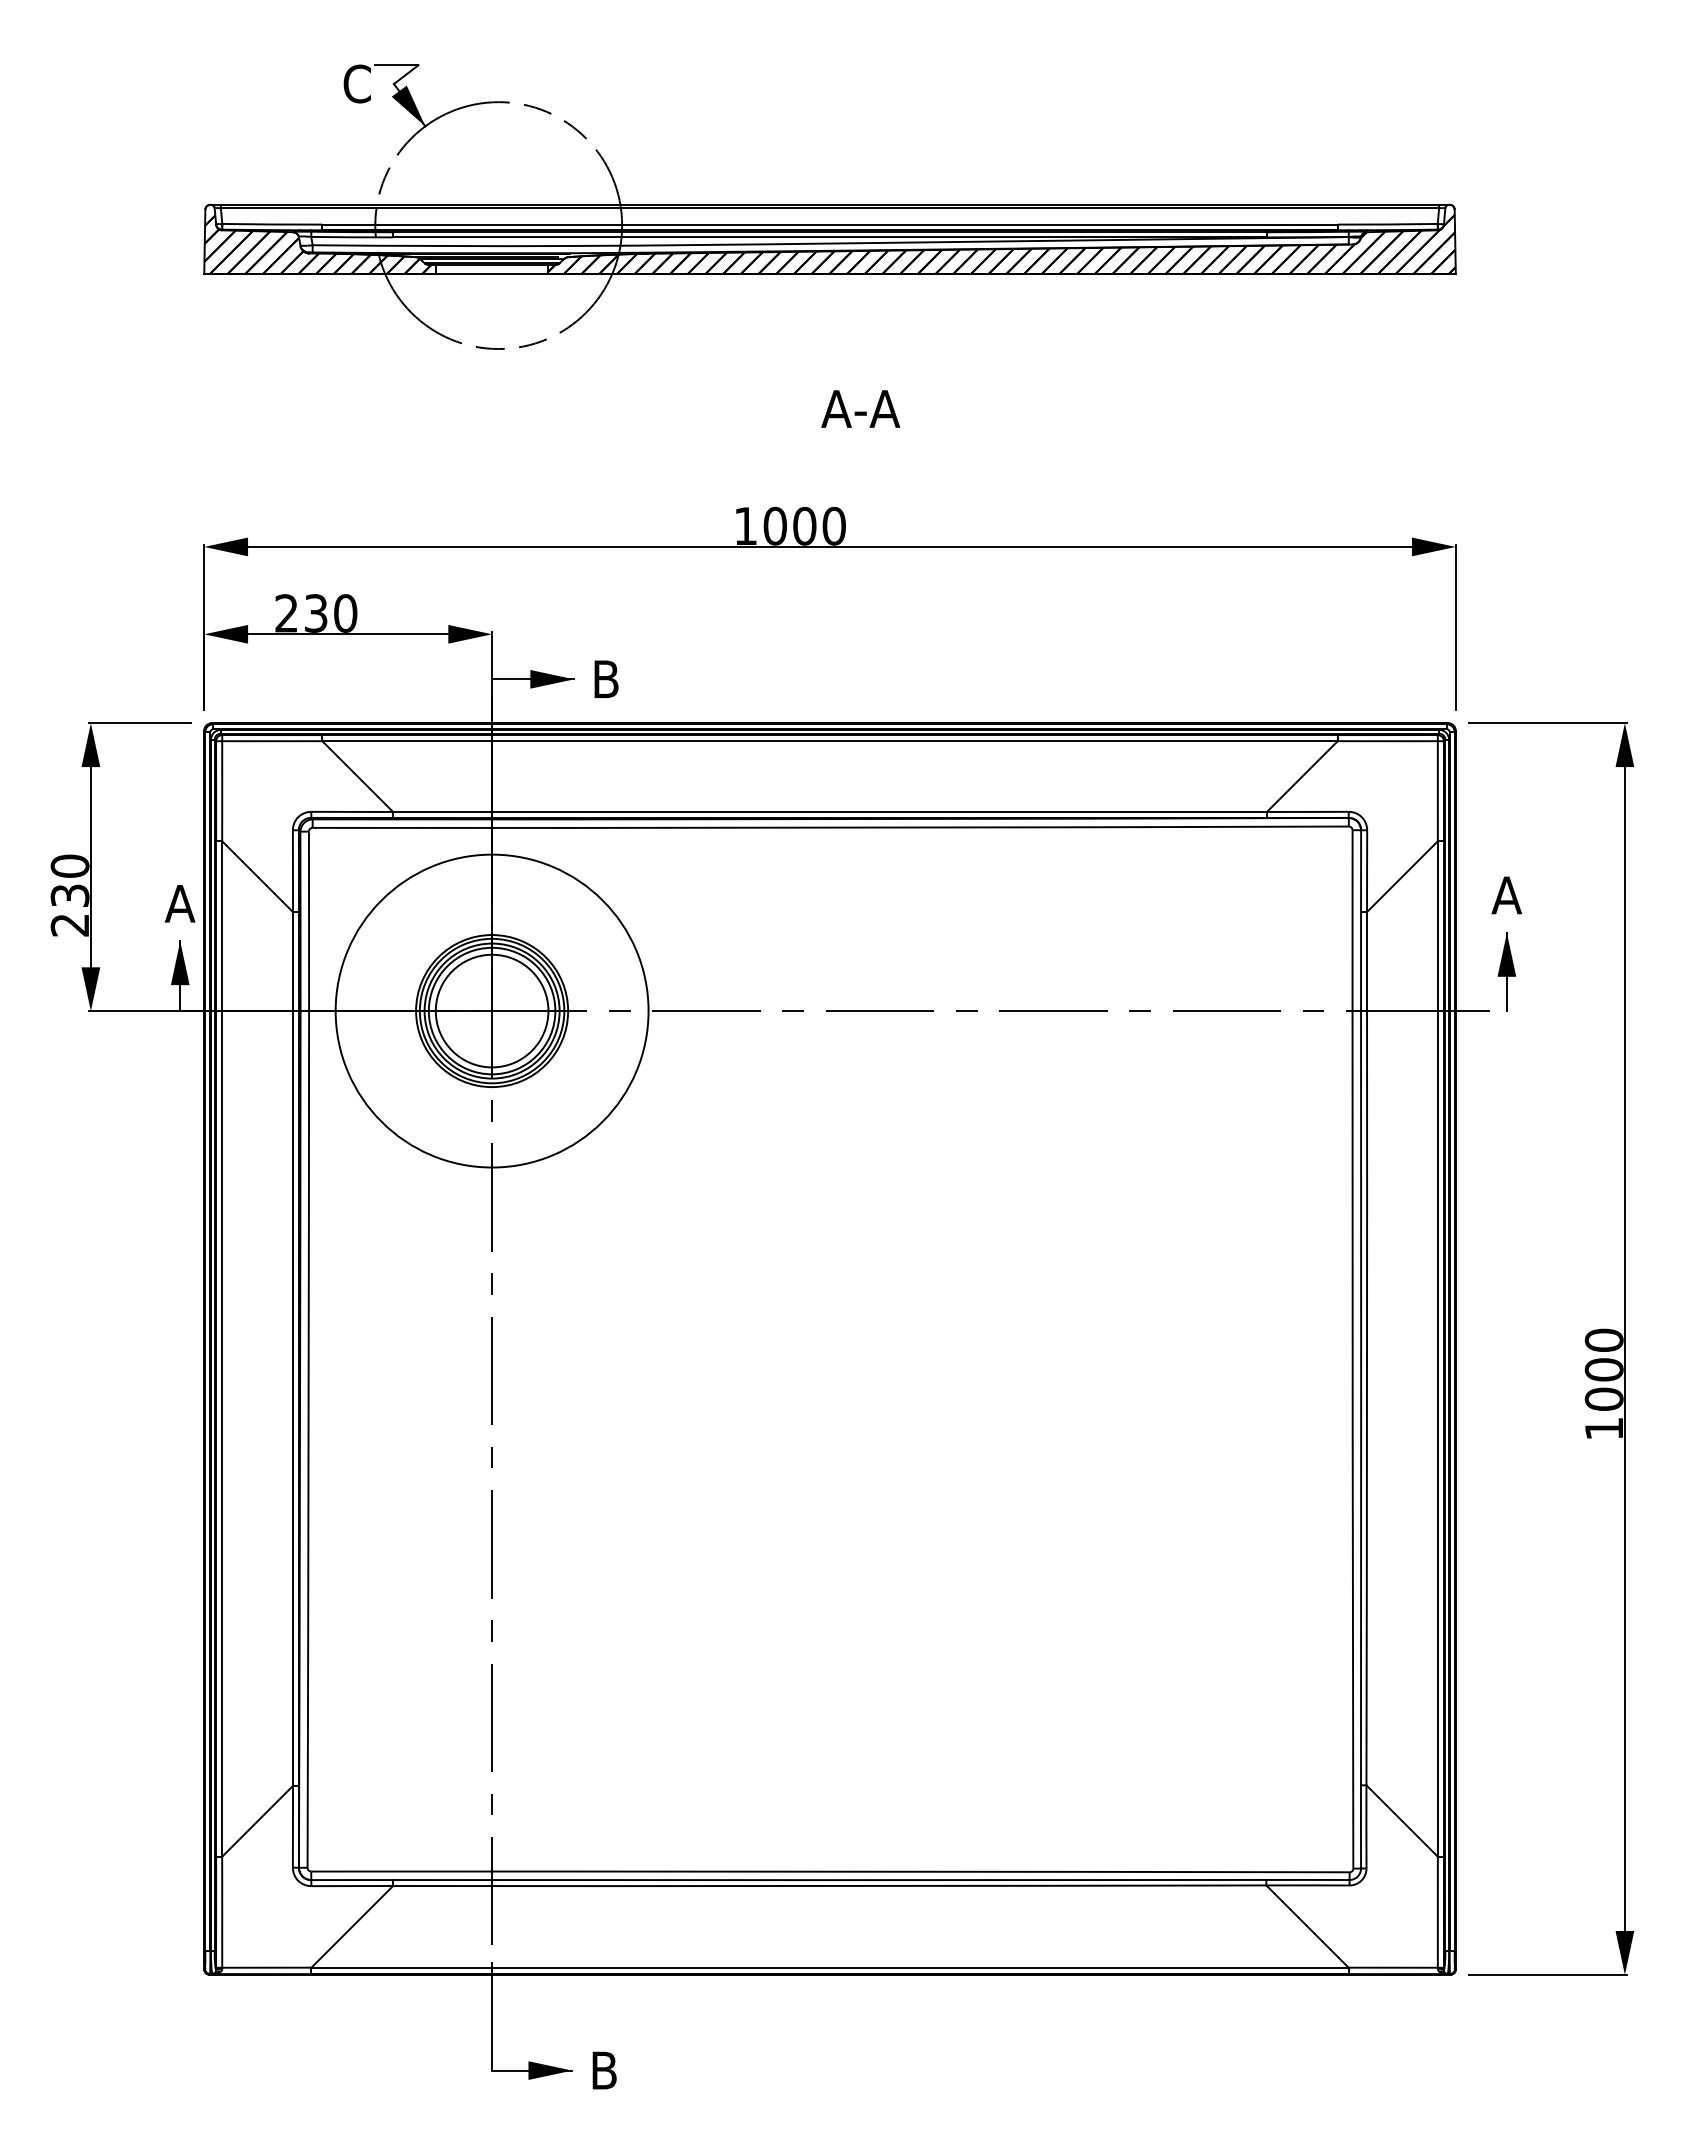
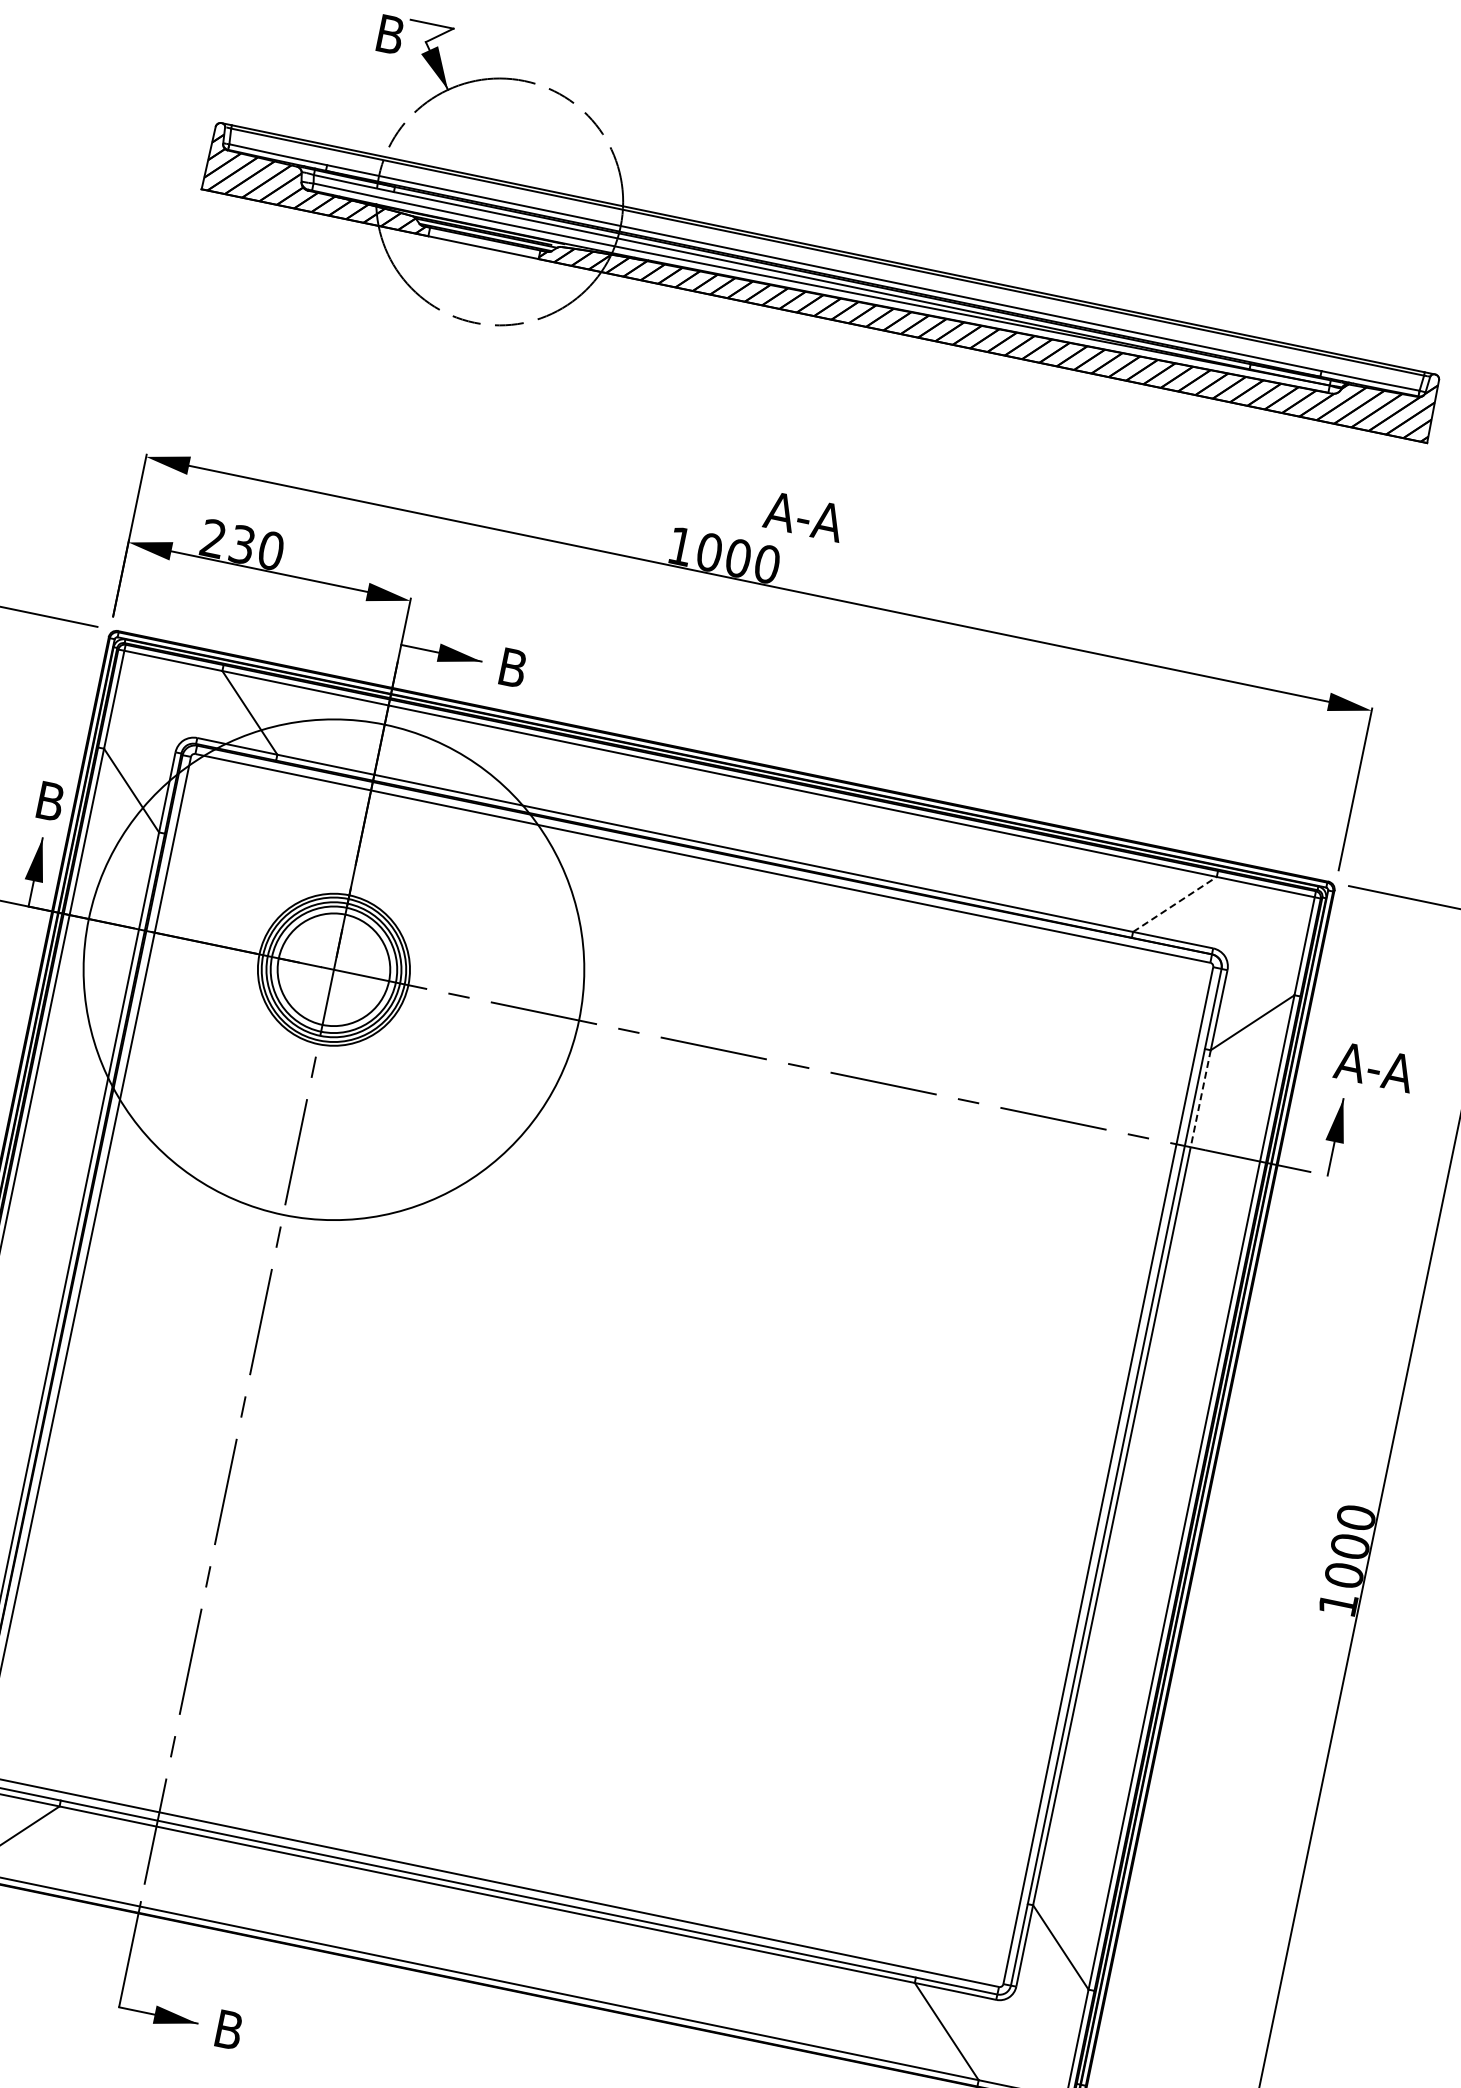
text: (356, 83) -> (389, 33), C -> B
text: (860, 408) -> (804, 516), moved
line: (1302, 776) -> (1175, 904), solid -> dashed
text: (1547, 895) -> (1390, 1070), A -> A-A
text: (179, 903) -> (49, 801), A -> B
line: (1367, 961) -> (1201, 1098), solid -> dashed
circle: (491, 1010) -> (333, 969), size x1.6

